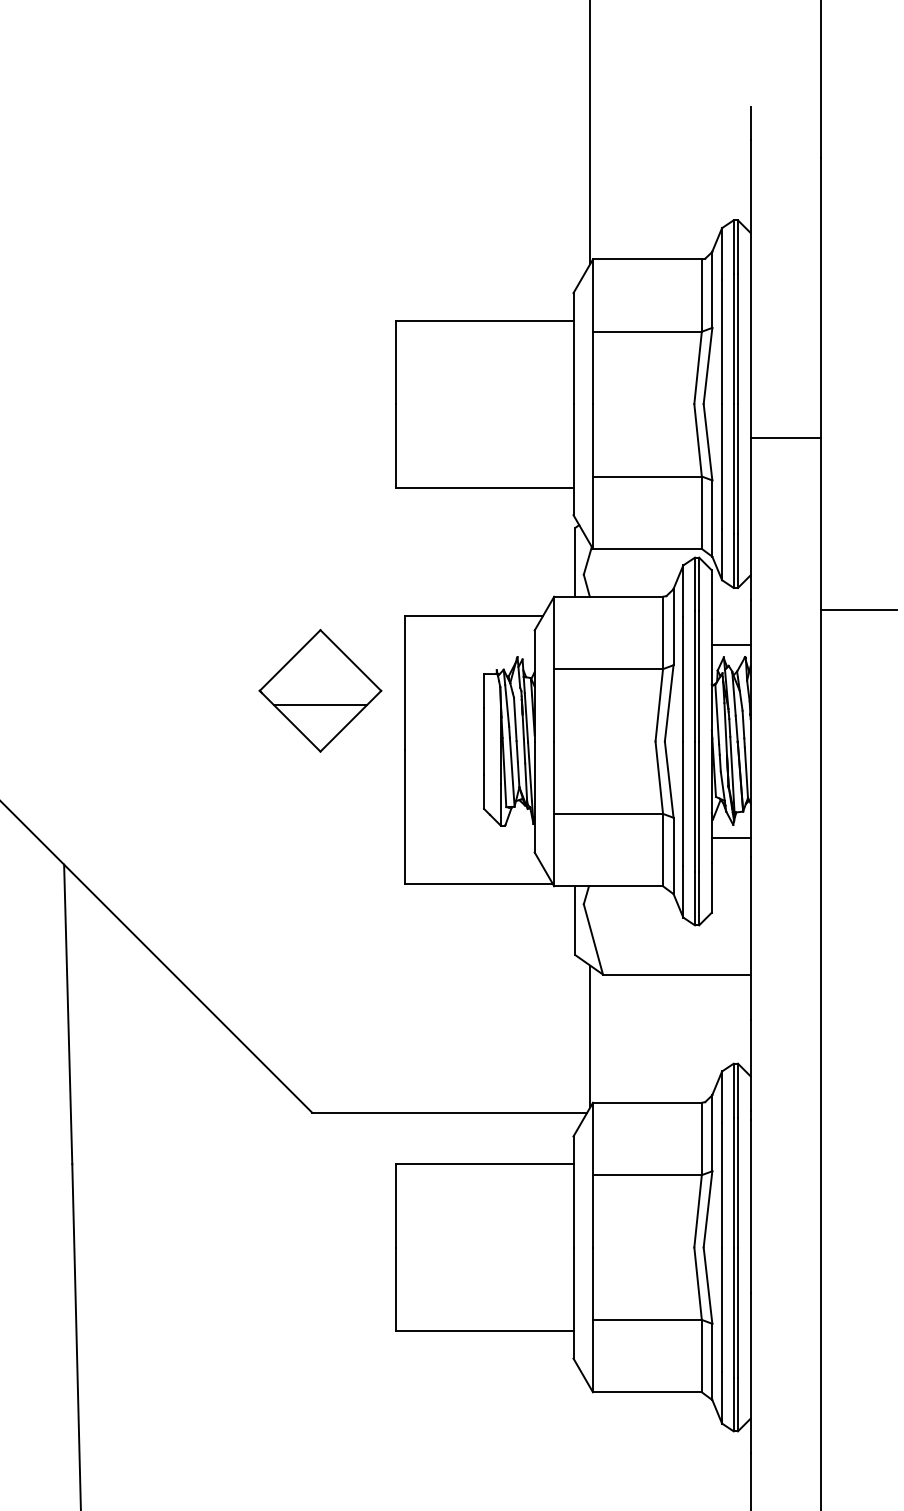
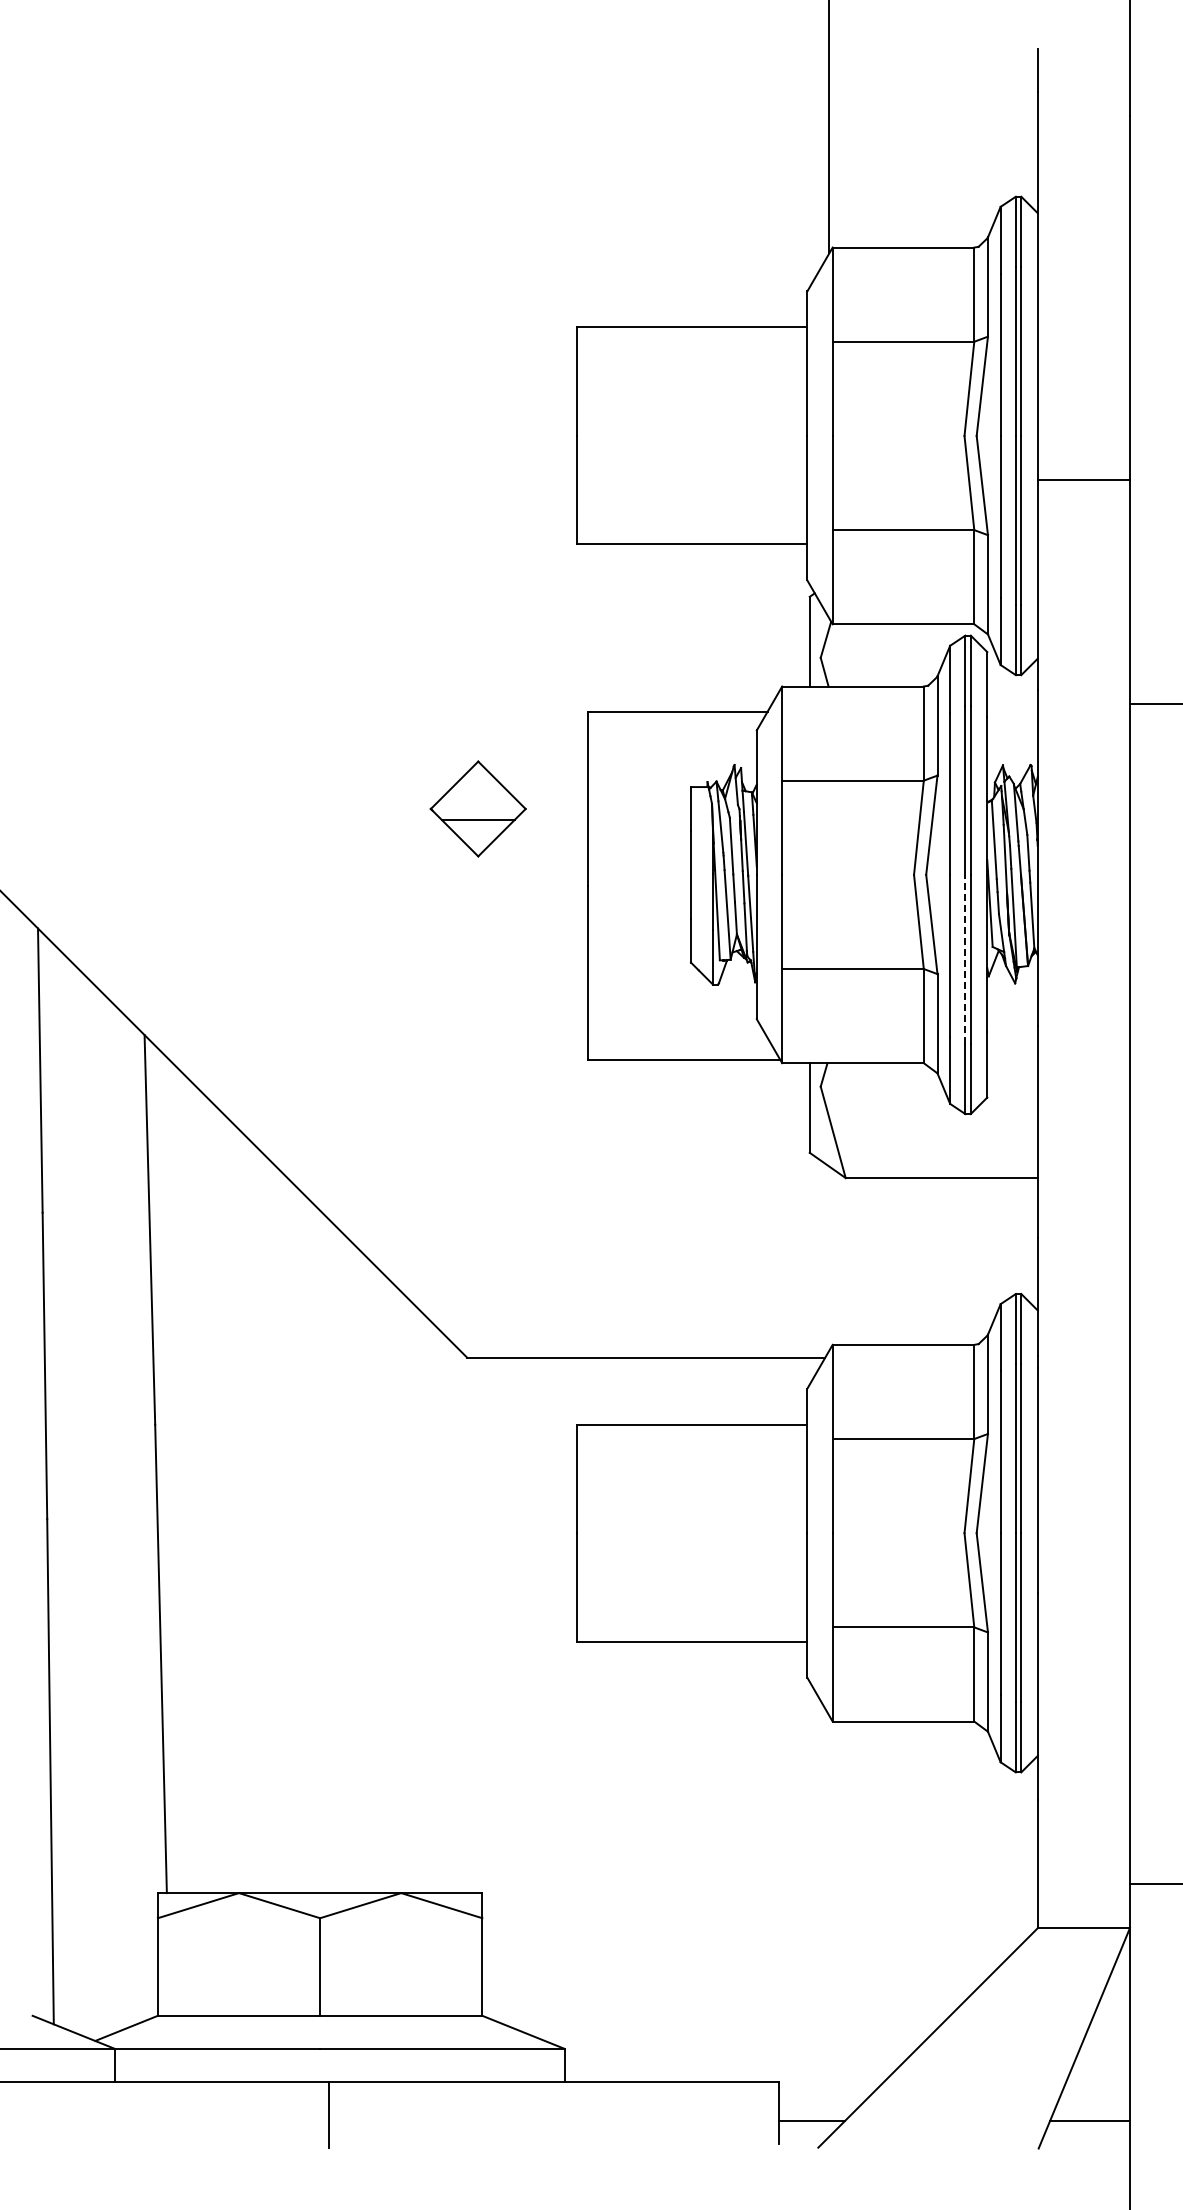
line: (731, 645) -> (1012, 749), removed
part: (320, 690) -> (478, 808), size x0.6
line: (695, 806) -> (965, 959), solid -> dashed
line: (731, 838) -> (1012, 1000), removed
line: (590, 1036) -> (829, 1258), removed

